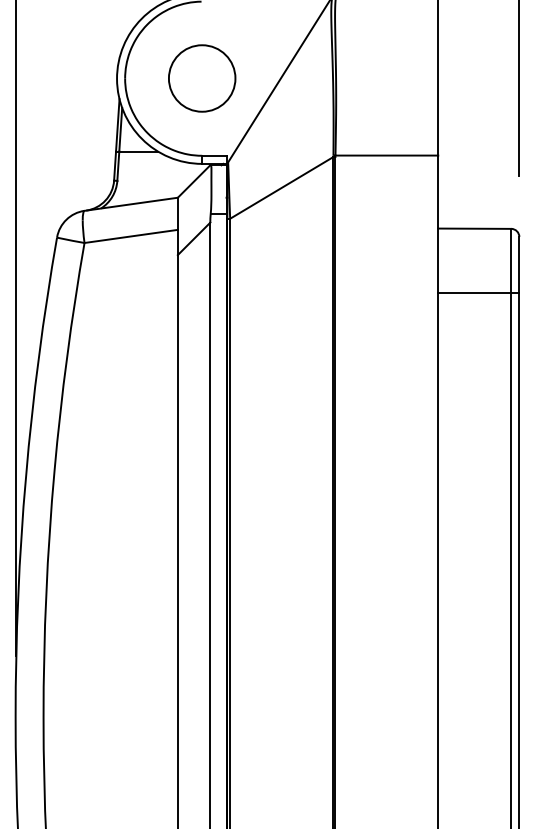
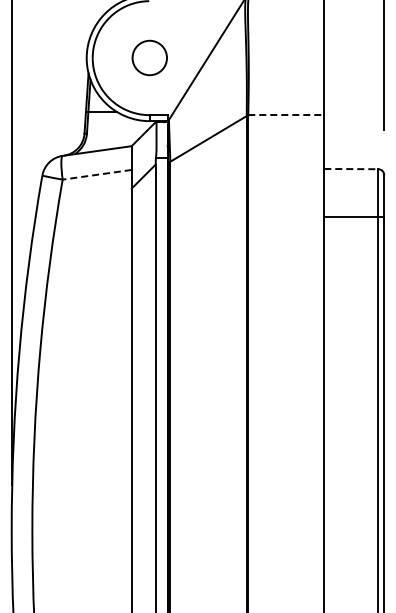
circle: (201, 77) -> (149, 57), size x0.7
line: (387, 156) -> (286, 115), solid -> dashed
line: (475, 229) -> (351, 169), solid -> dashed
line: (131, 236) -> (97, 174), solid -> dashed

